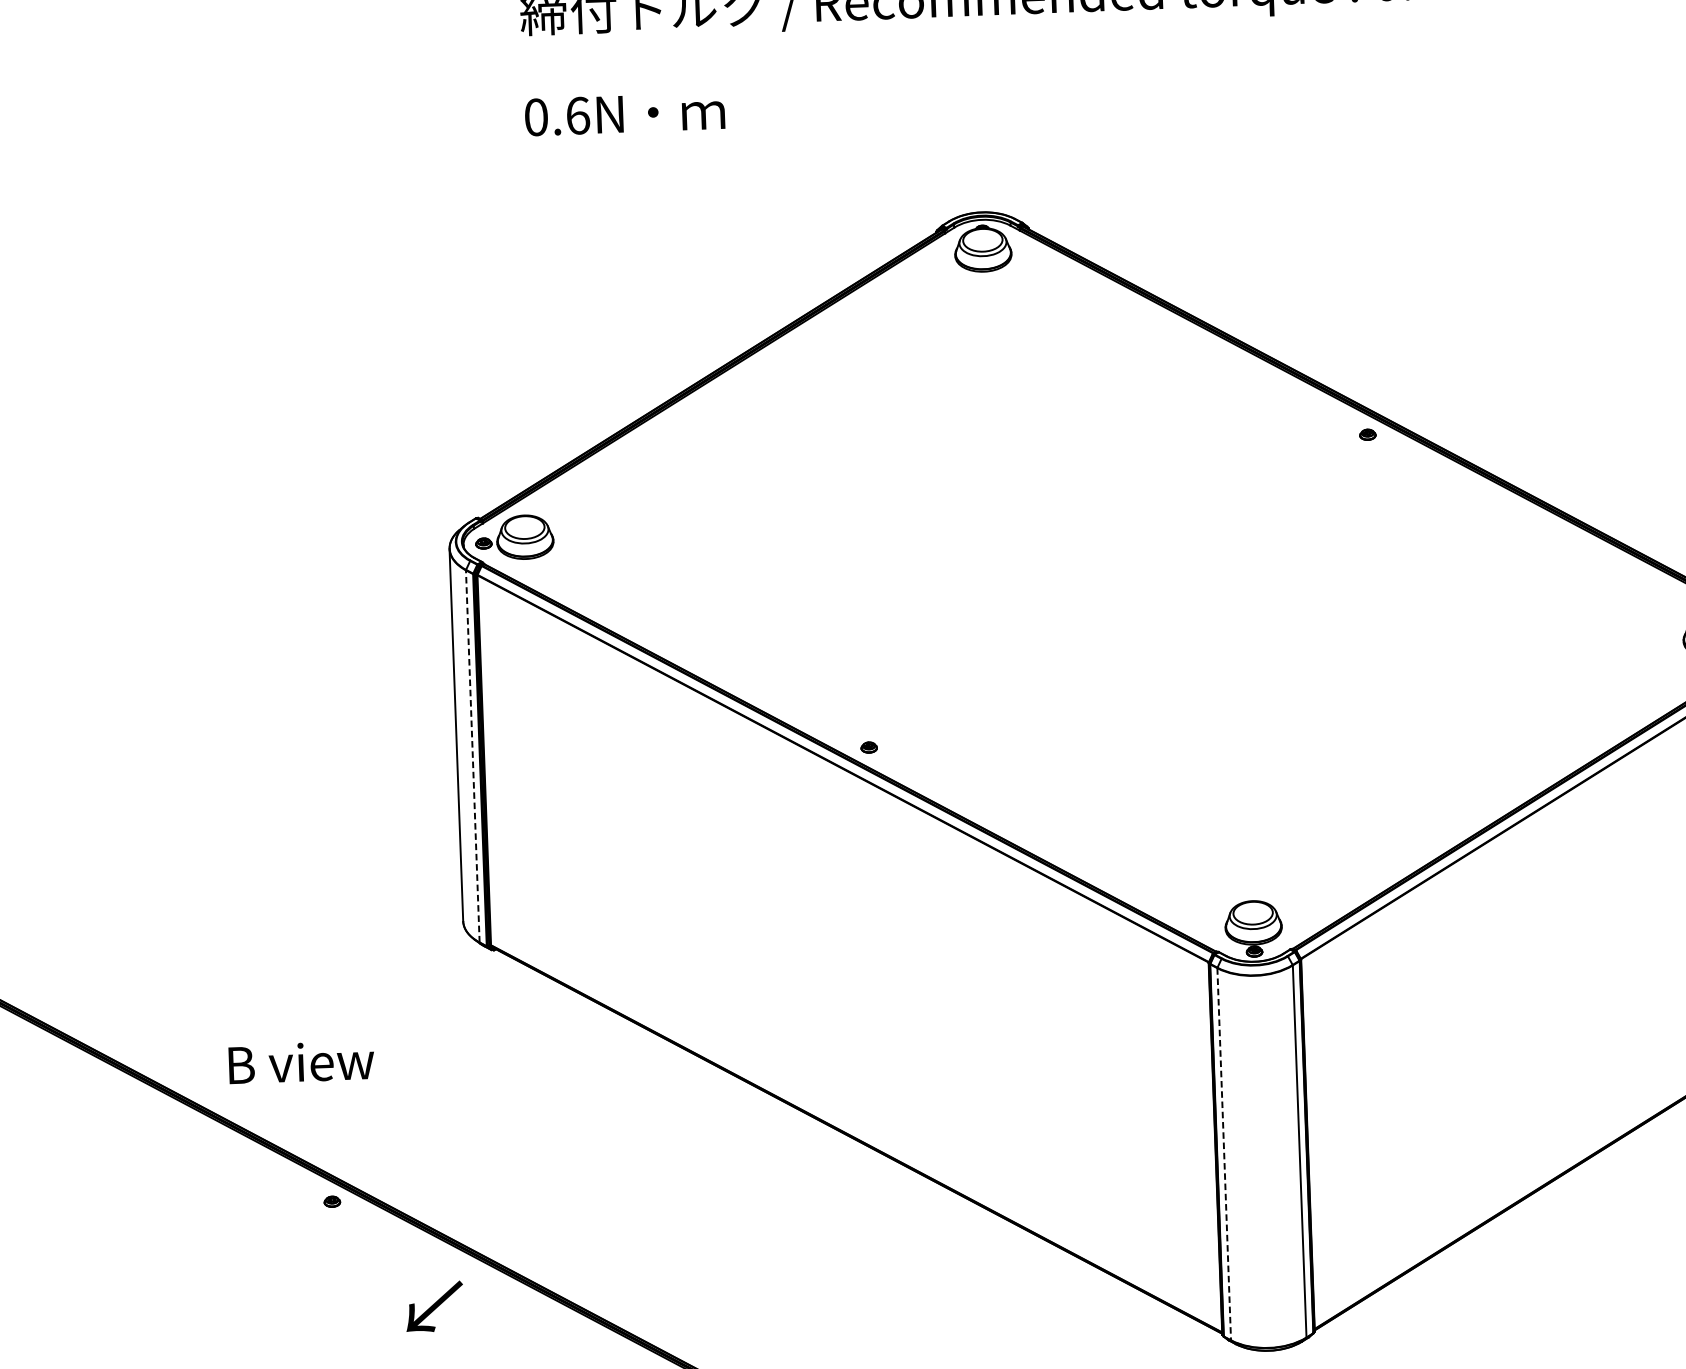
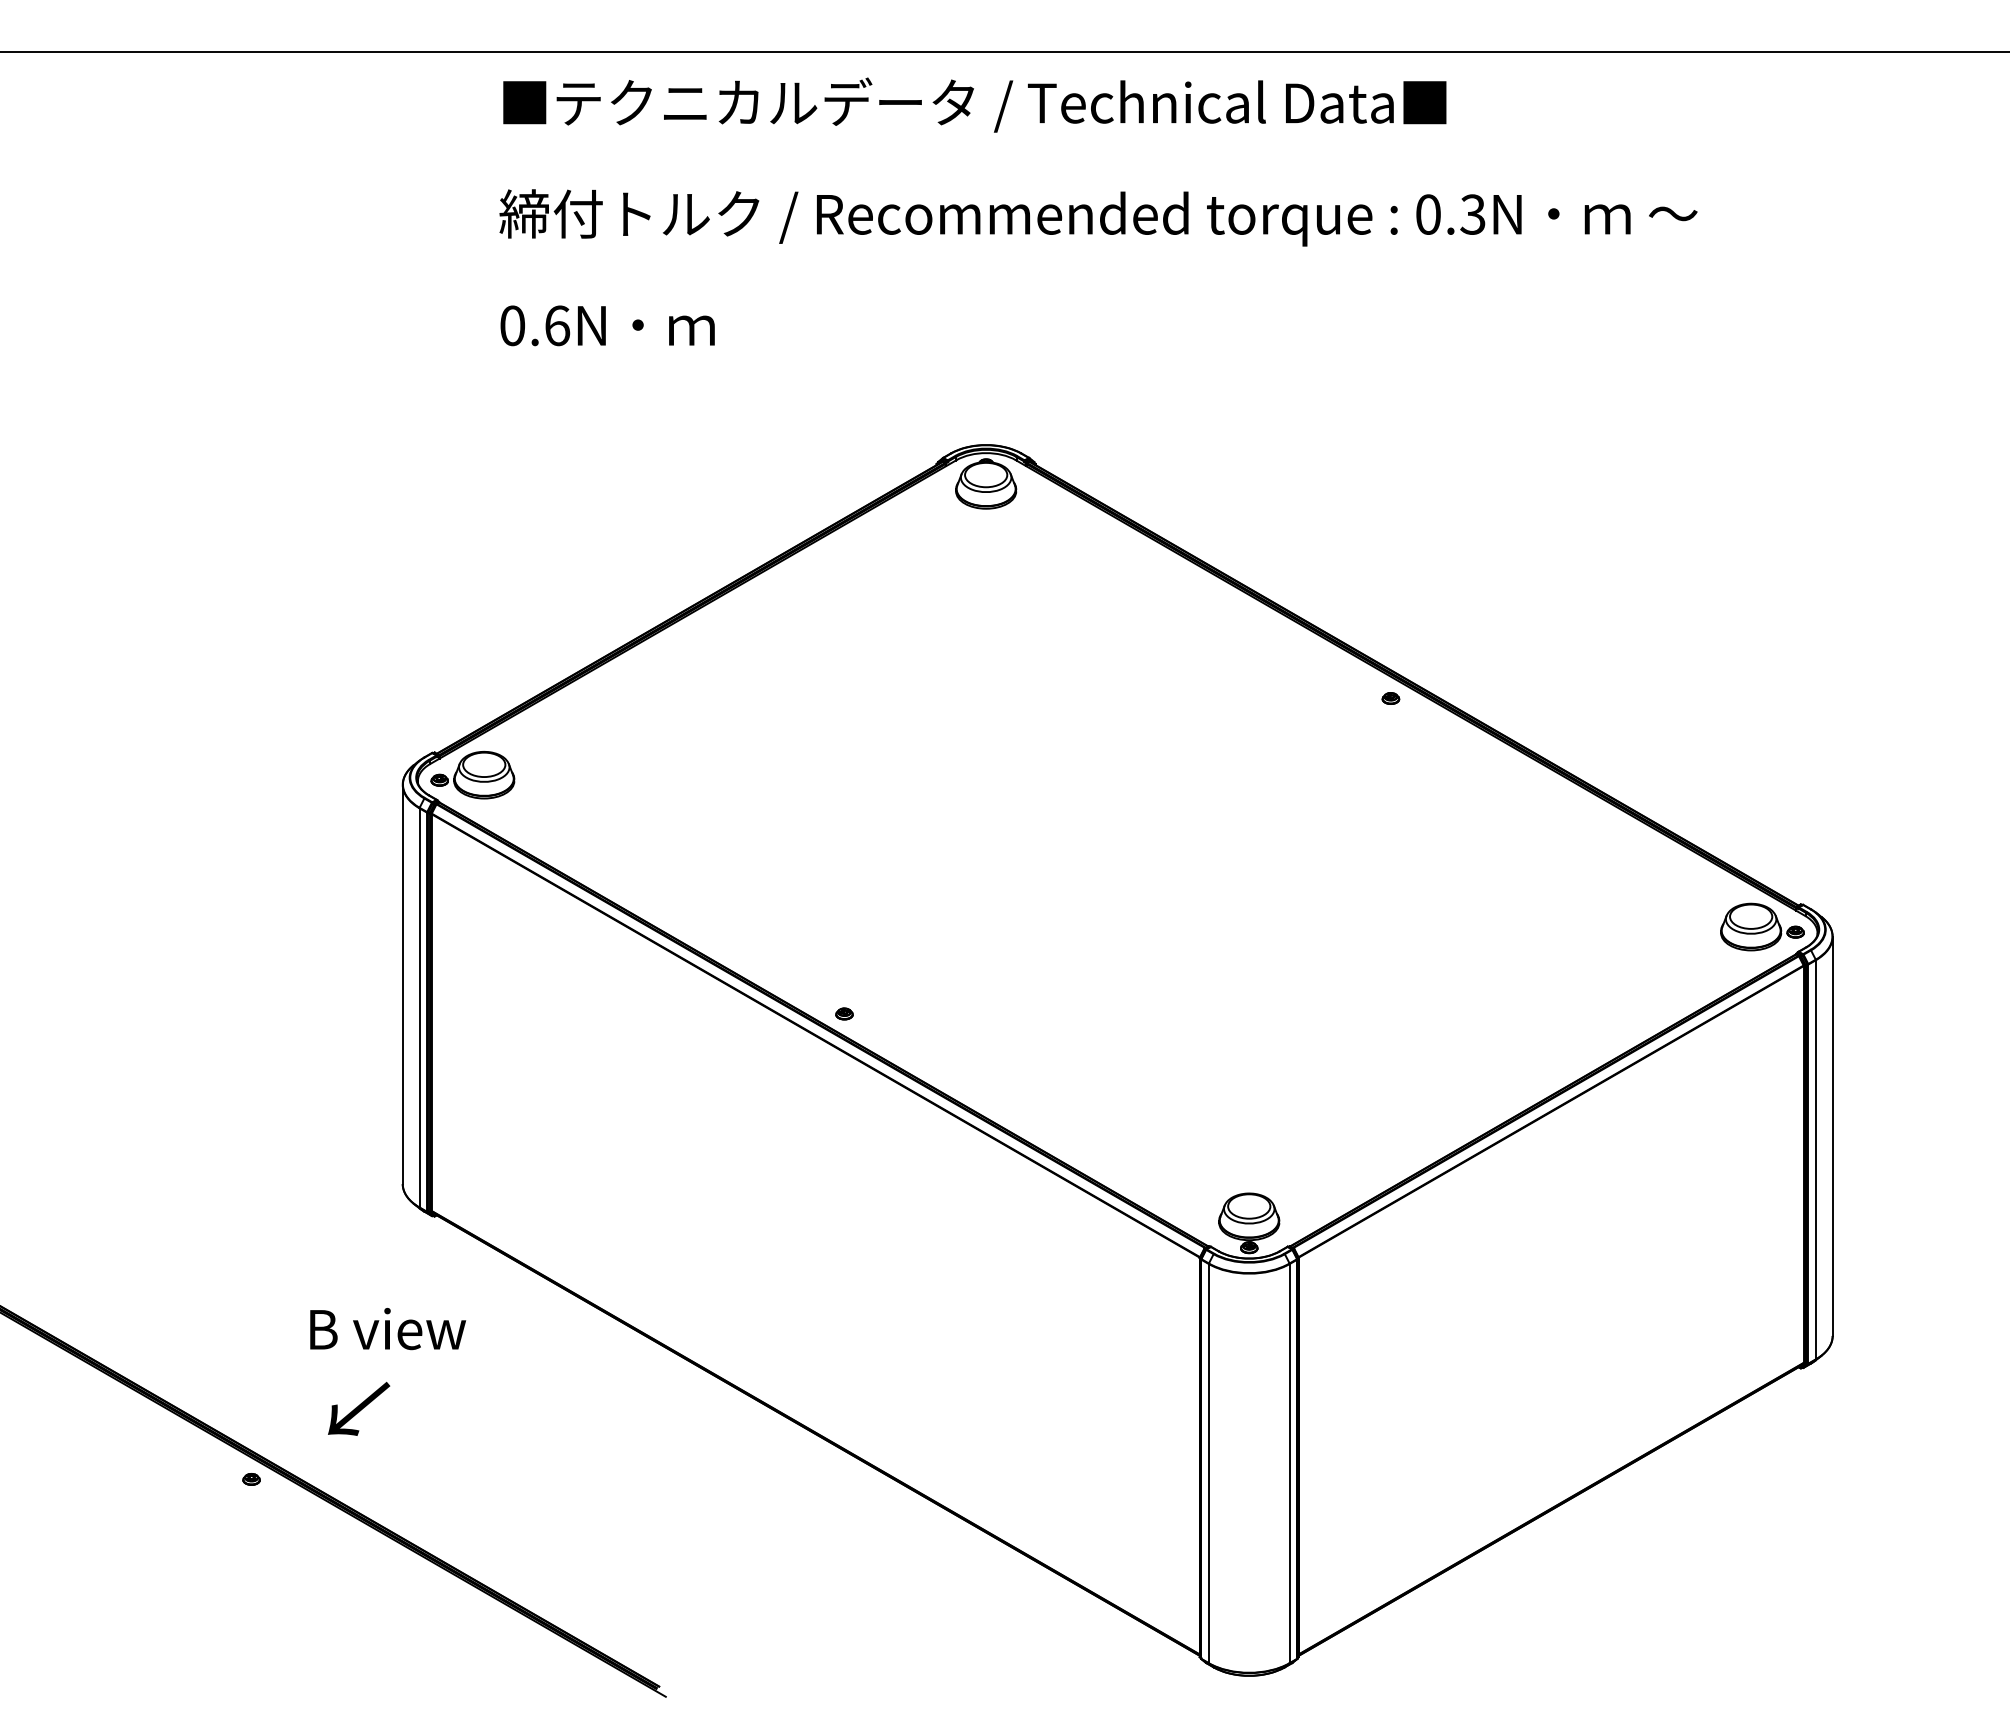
line: (472, 756) -> (419, 1007), dashed -> solid
text: (301, 1062) -> (388, 1329), moved
line: (1223, 1154) -> (1208, 1463), dashed -> solid
text: (435, 1306) -> (359, 1408), moved

